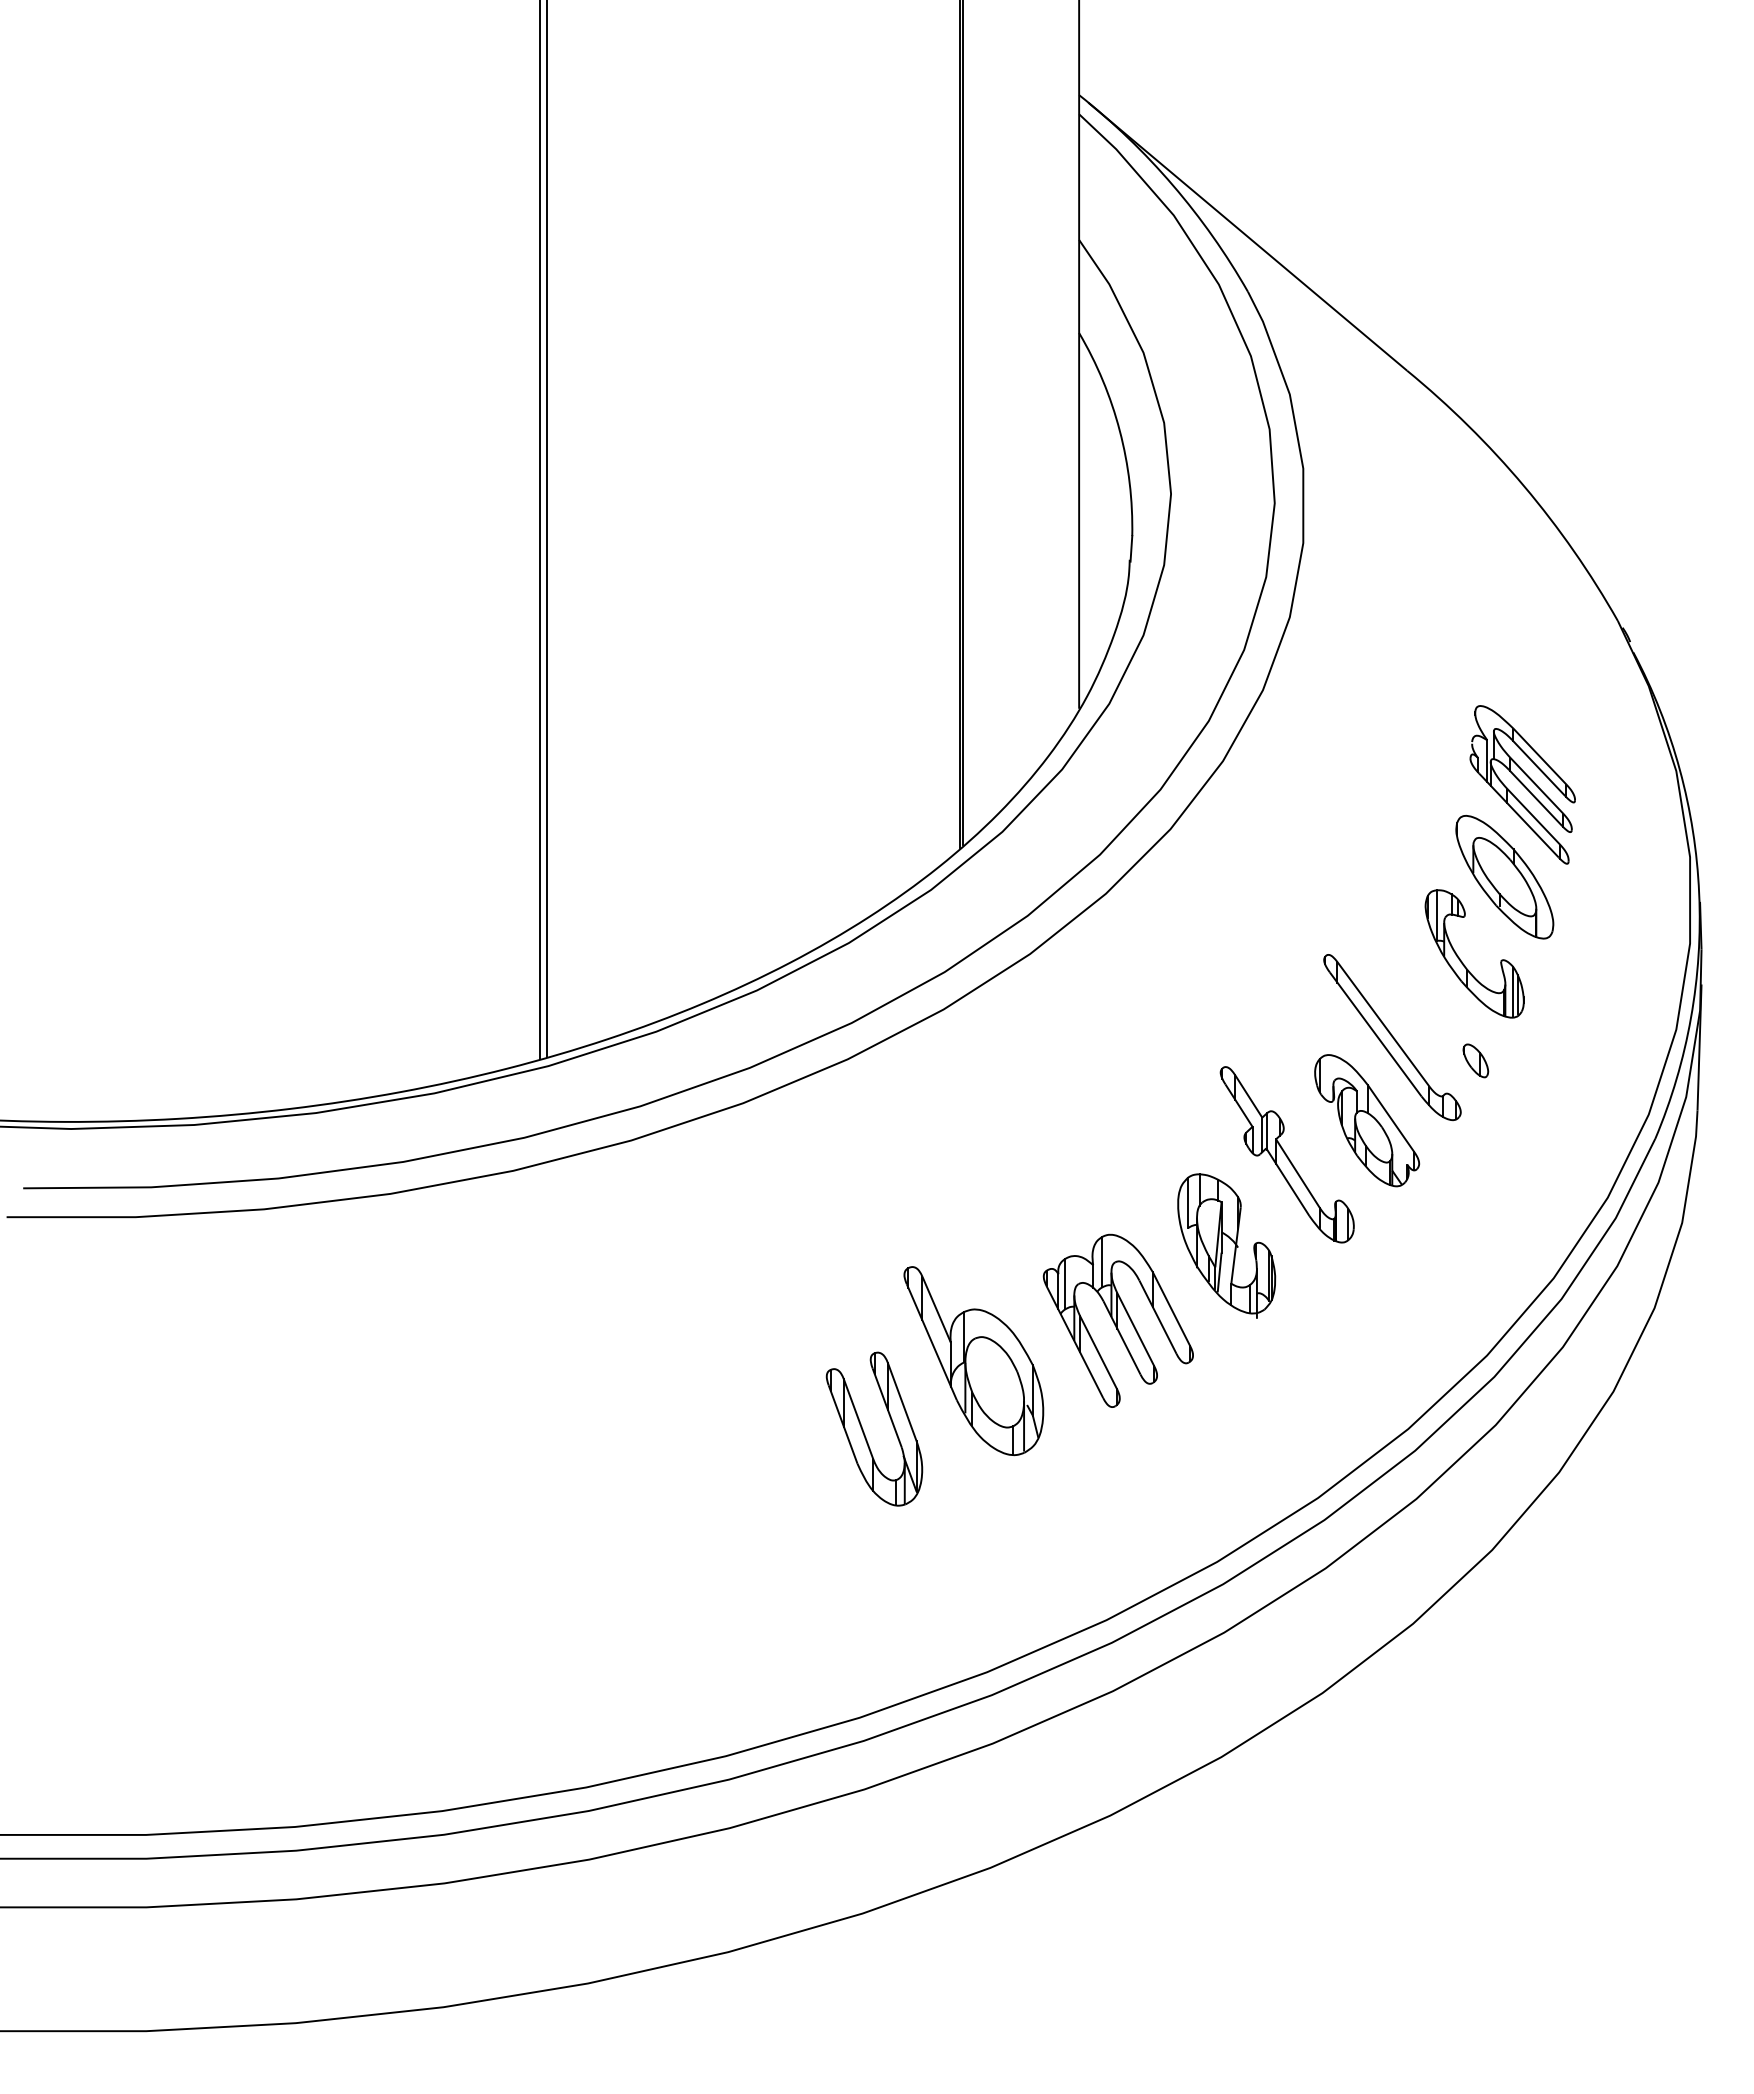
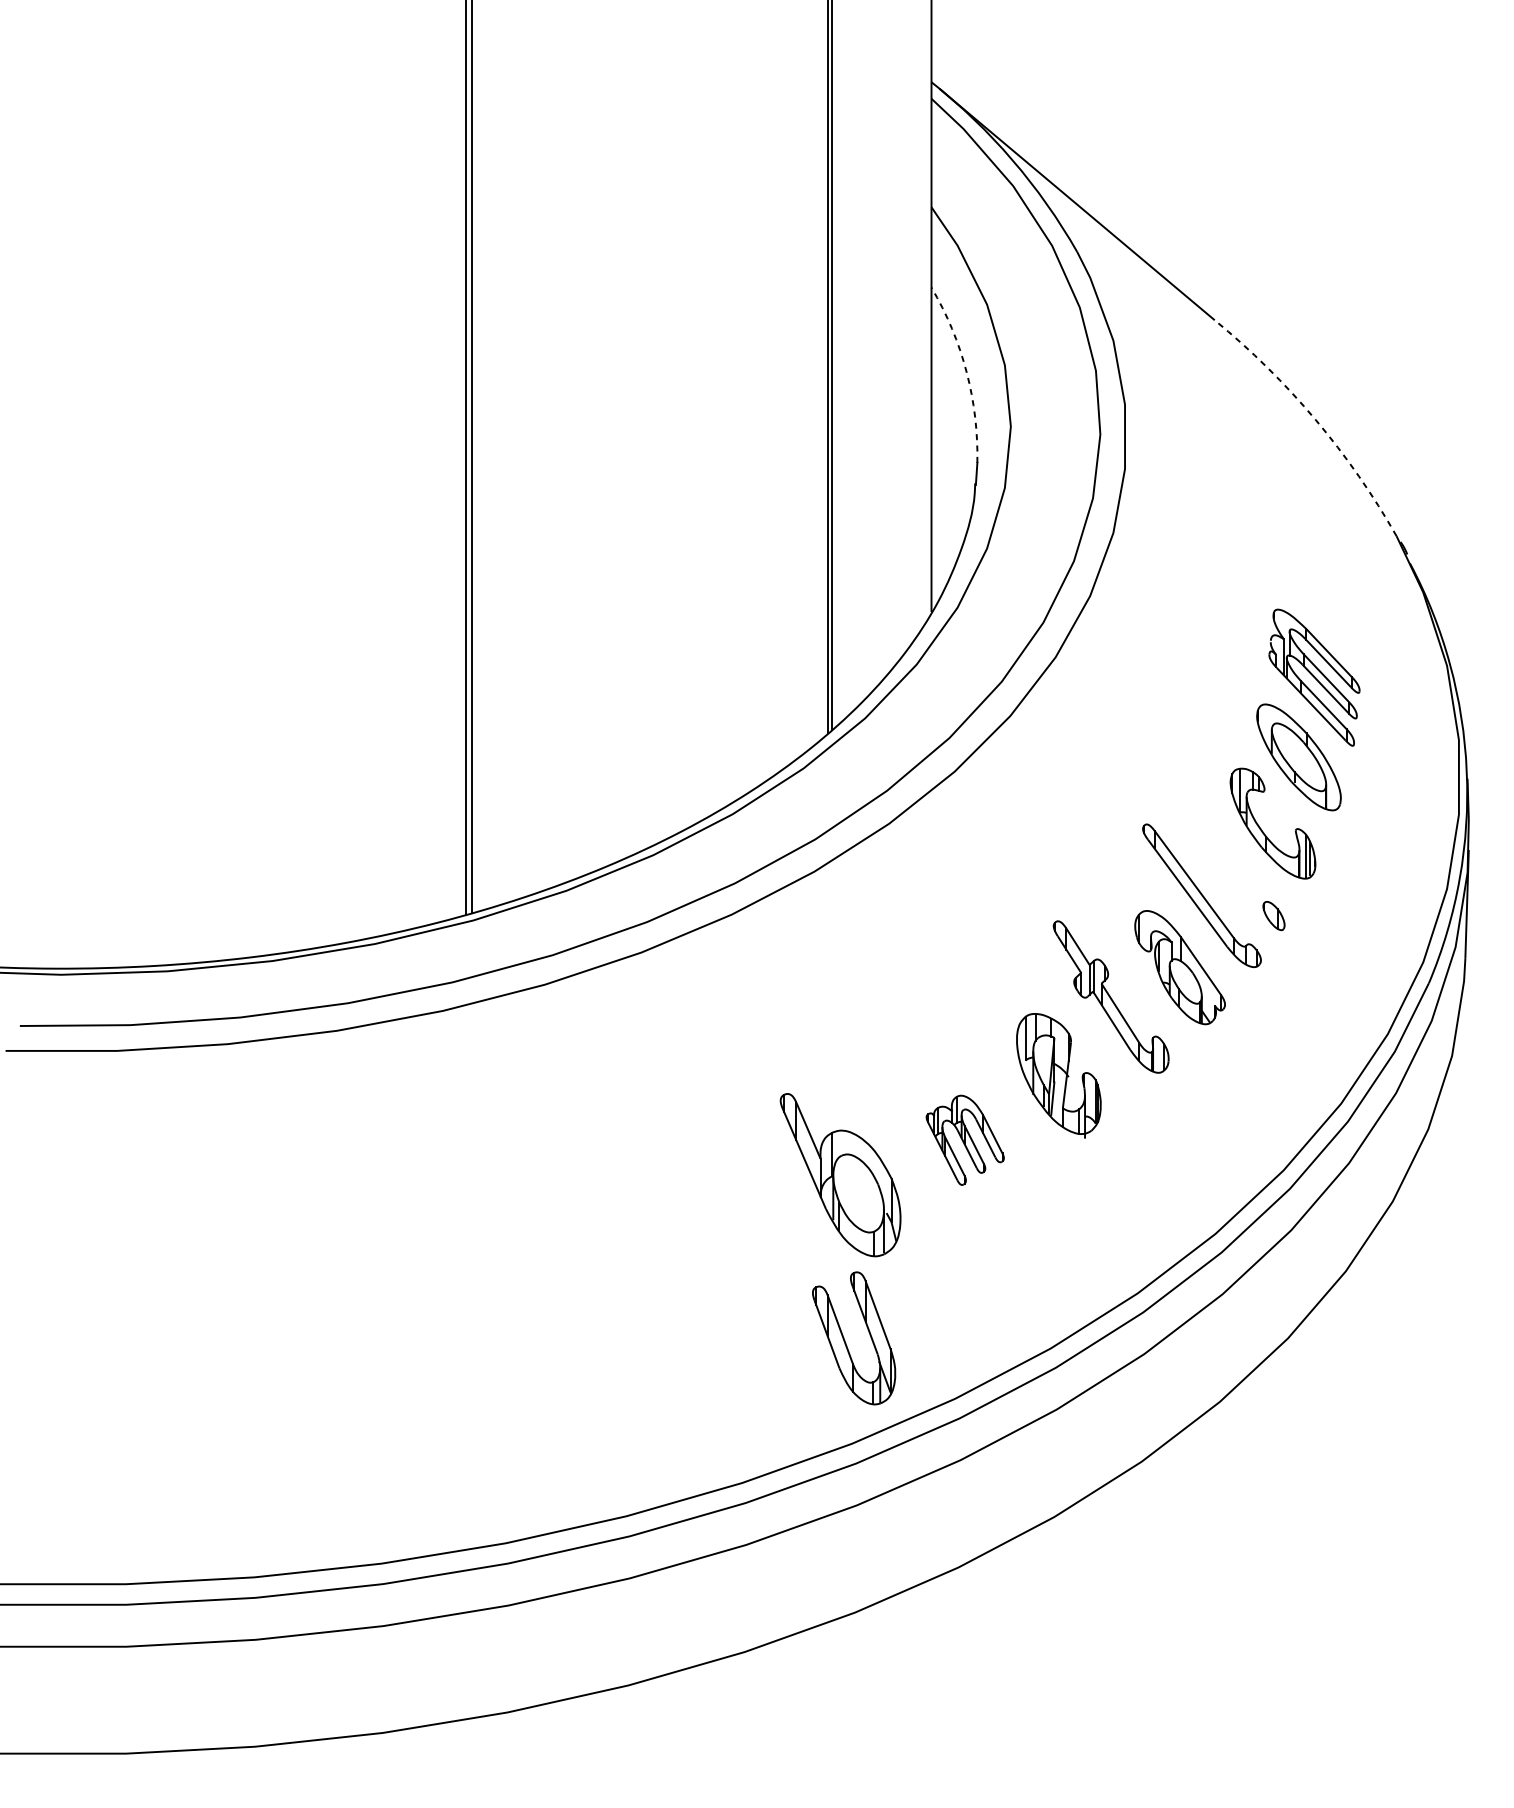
arc: (1119, 430) -> (966, 371), solid -> dashed
arc: (1524, 486) -> (1315, 420), solid -> dashed
part: (1117, 1320) -> (964, 1140), size x0.6
part: (864, 1431) -> (845, 1340), moved

